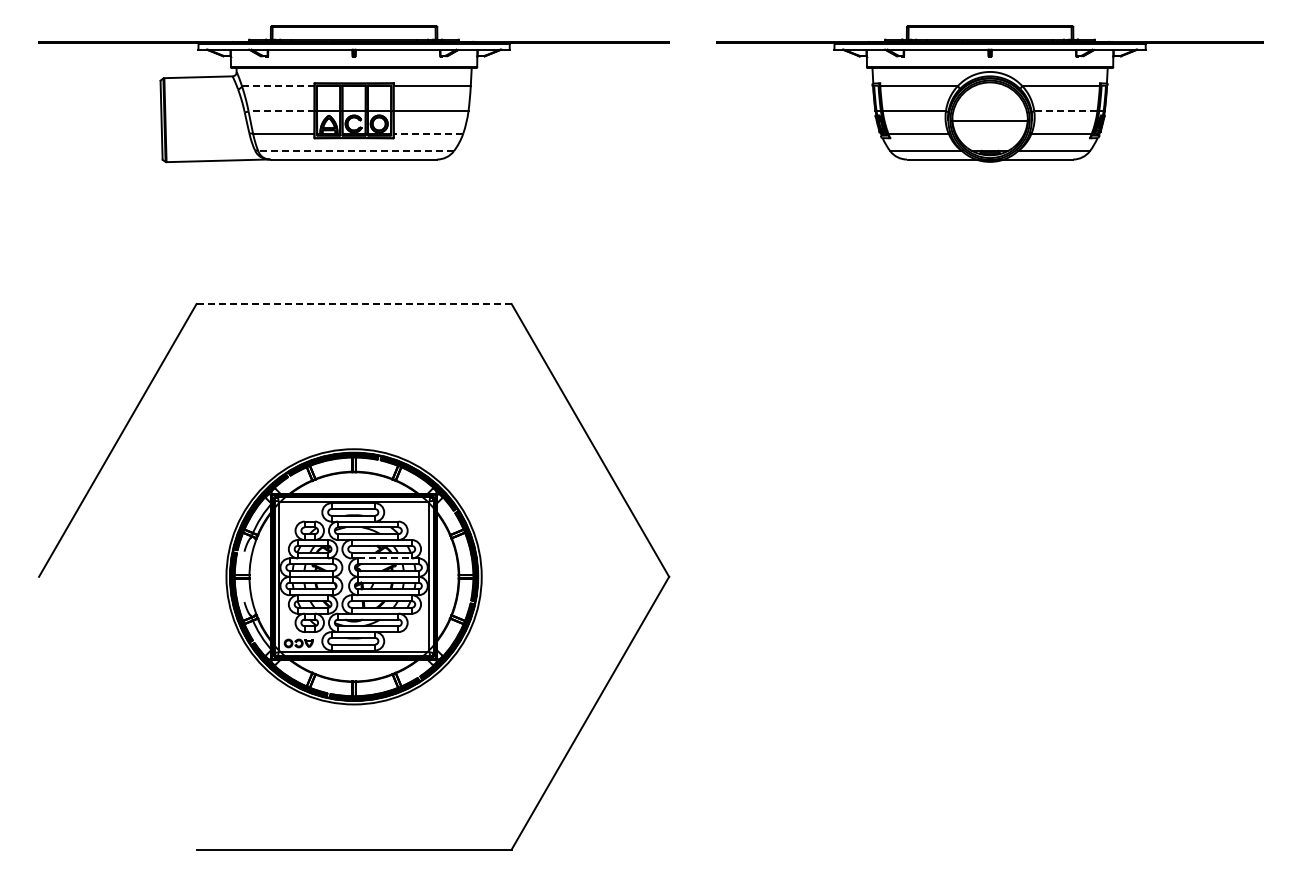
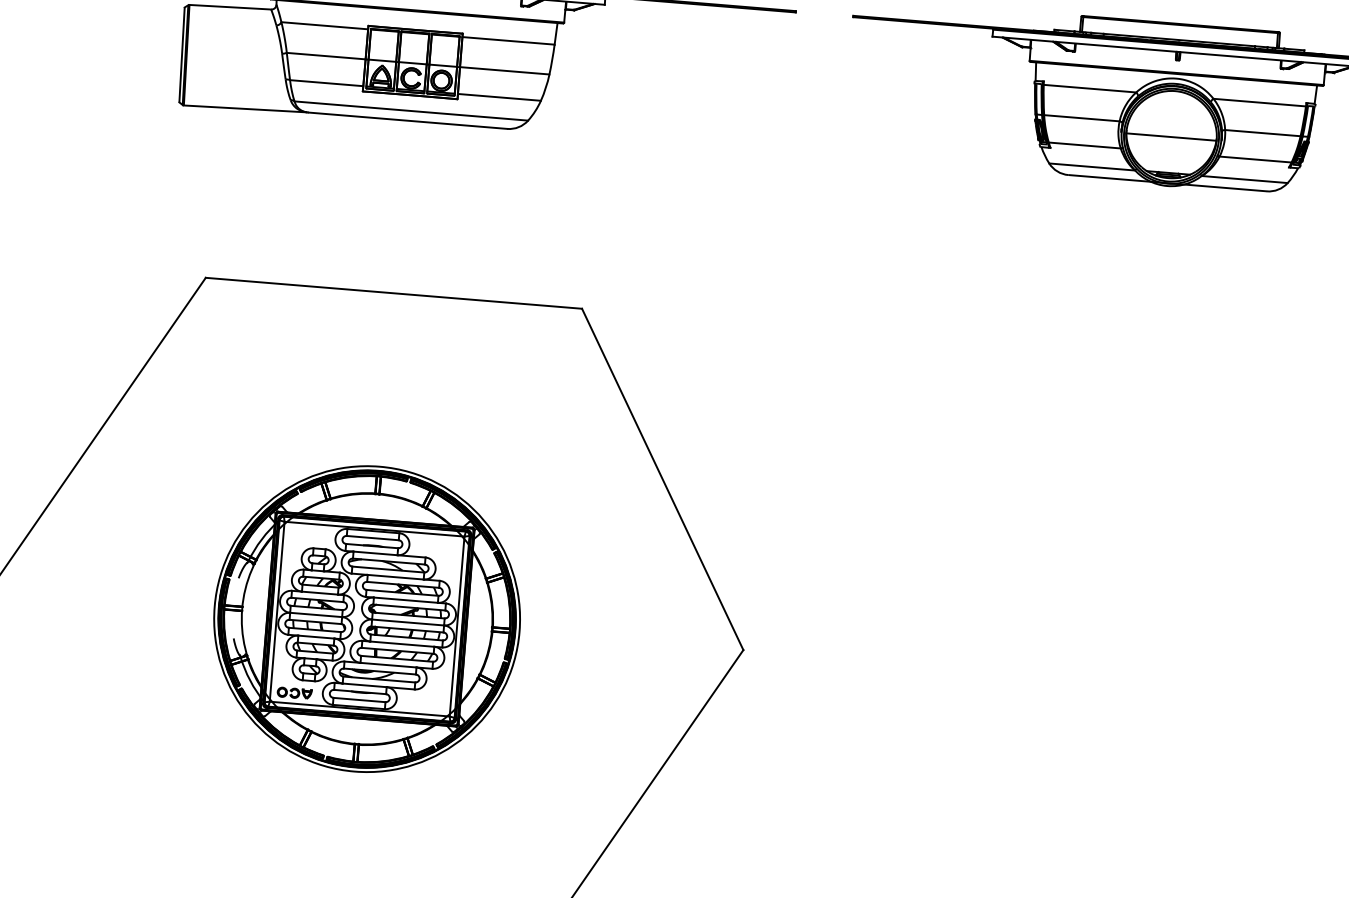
line: (277, 86) -> (323, 26), dashed -> solid
line: (281, 111) -> (326, 56), dashed -> solid
line: (1065, 111) -> (1262, 133), dashed -> solid
line: (428, 133) -> (499, 96), dashed -> solid
line: (356, 151) -> (411, 111), dashed -> solid
line: (354, 304) -> (394, 293), dashed -> solid
line: (385, 558) -> (406, 600), dashed -> solid

